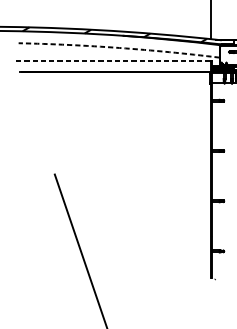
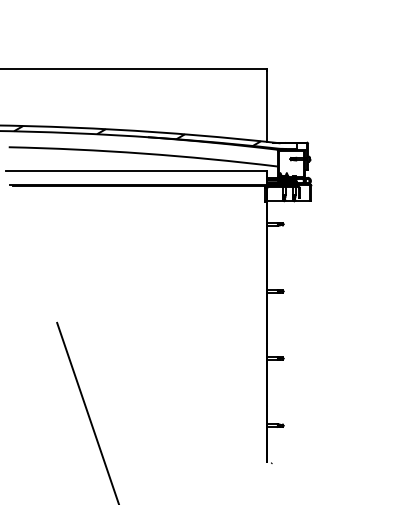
arc: (119, 47) -> (143, 153), dashed -> solid
line: (114, 61) -> (136, 171), dashed -> solid

